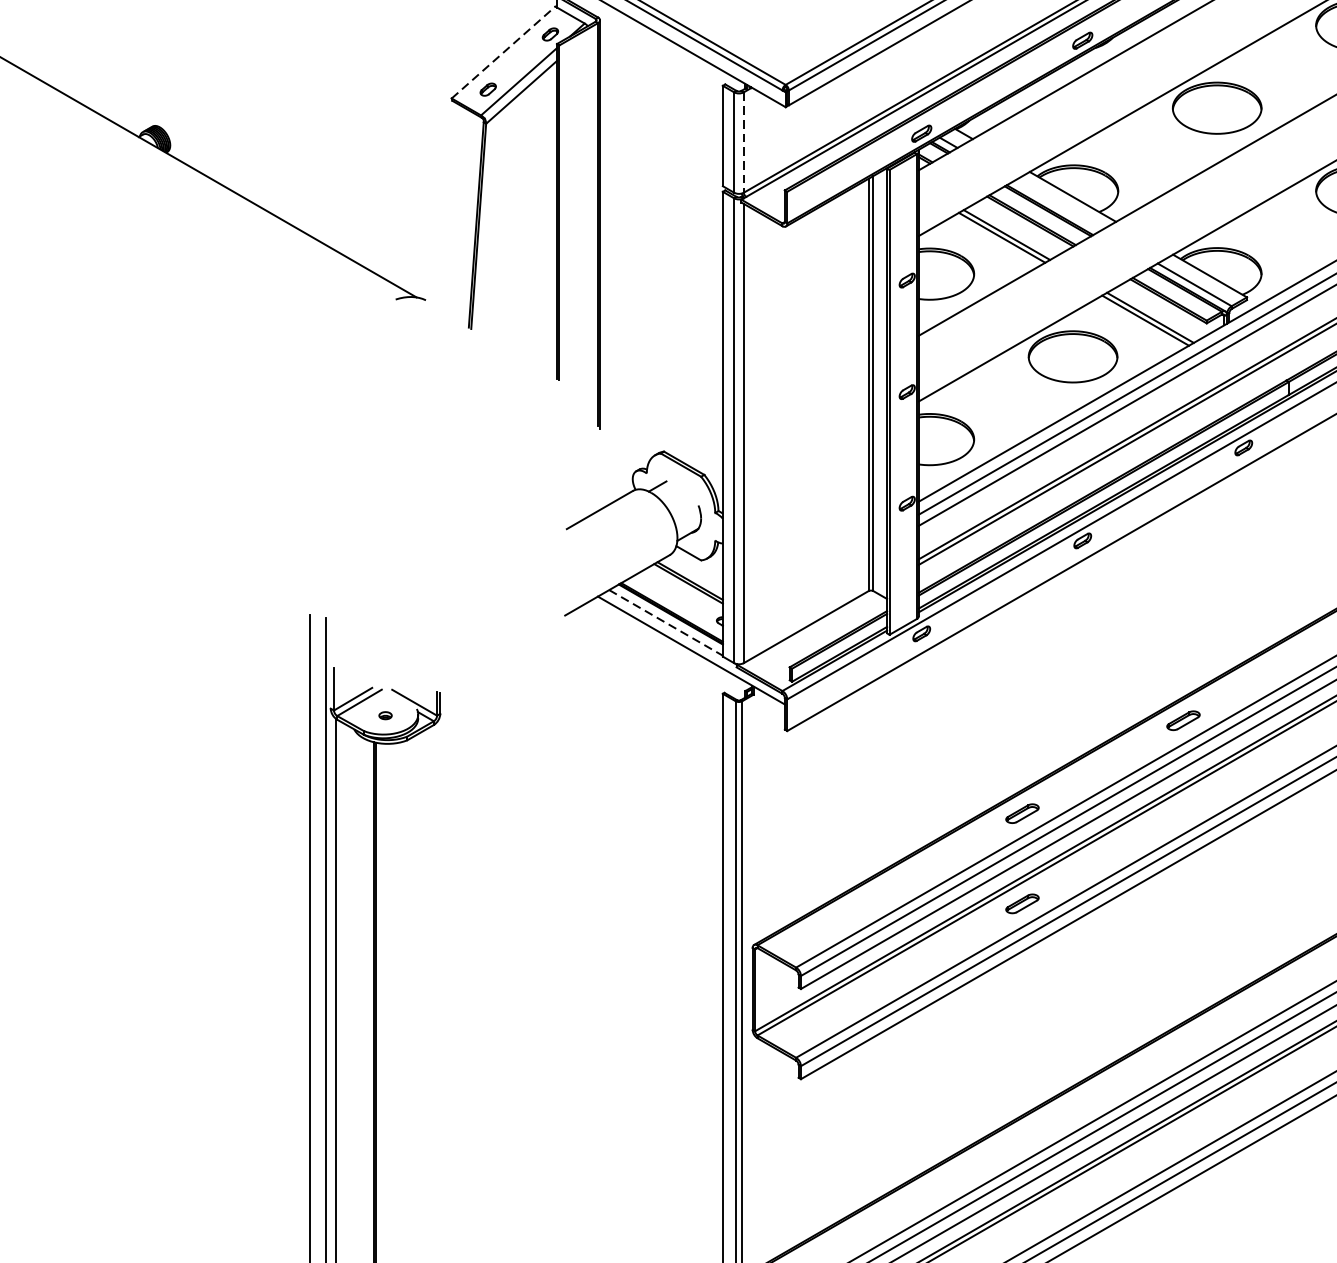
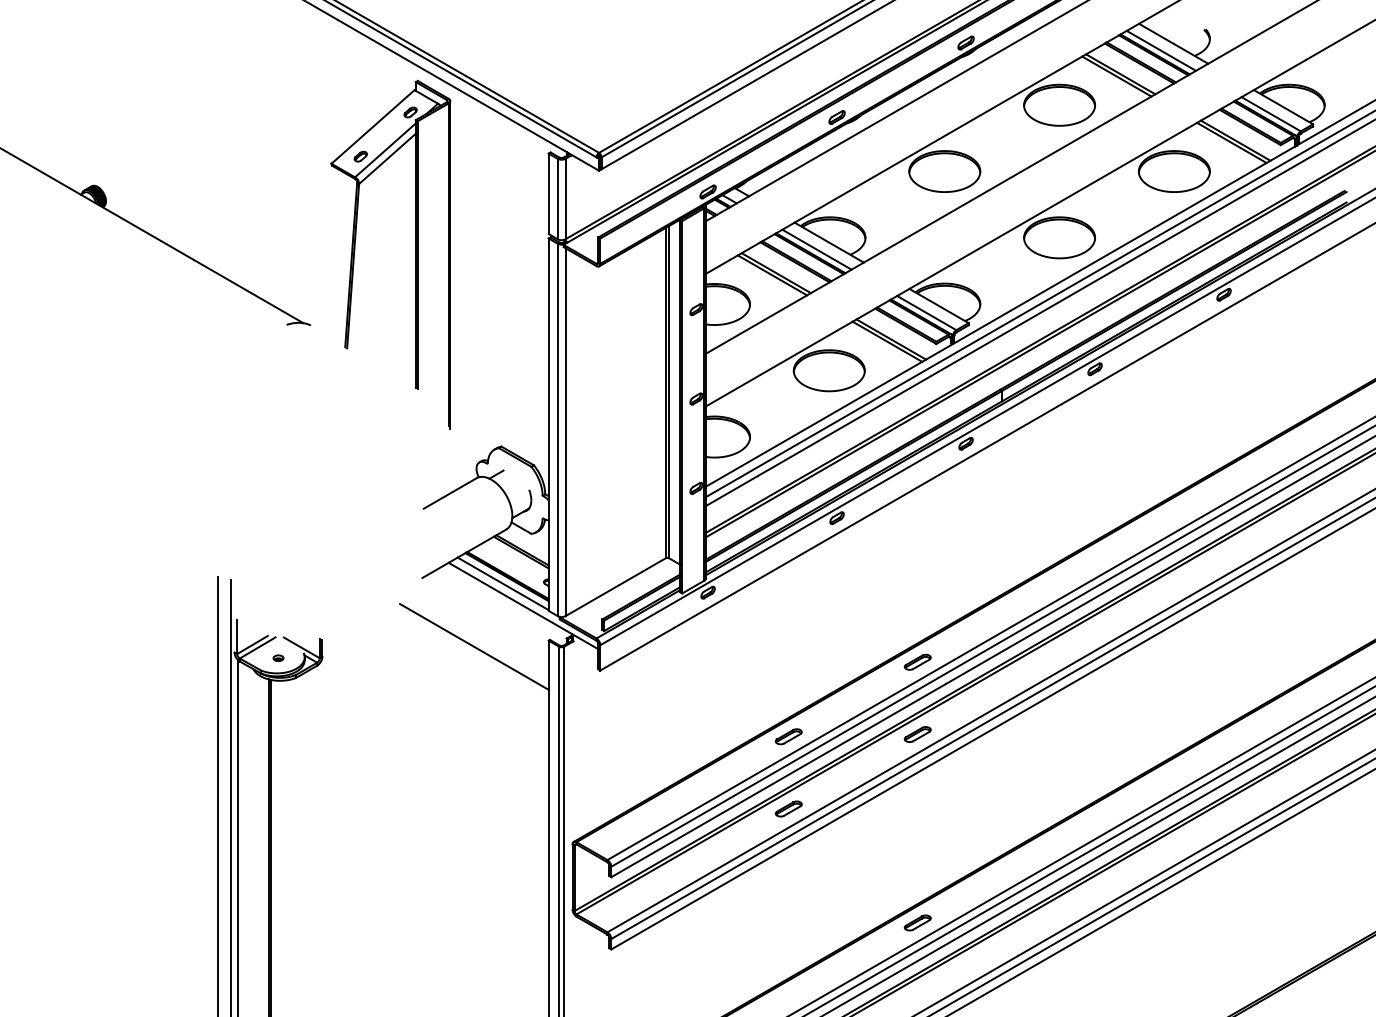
line: (504, 51) -> (373, 126), dashed -> solid
line: (743, 143) -> (565, 199), dashed -> solid
line: (1057, 205) -> (816, 249), added
line: (666, 622) -> (503, 583), dashed -> solid
line: (630, 701) -> (474, 646), added
part: (1183, 810) -> (917, 734), added
part: (1183, 1045) -> (917, 922), added

